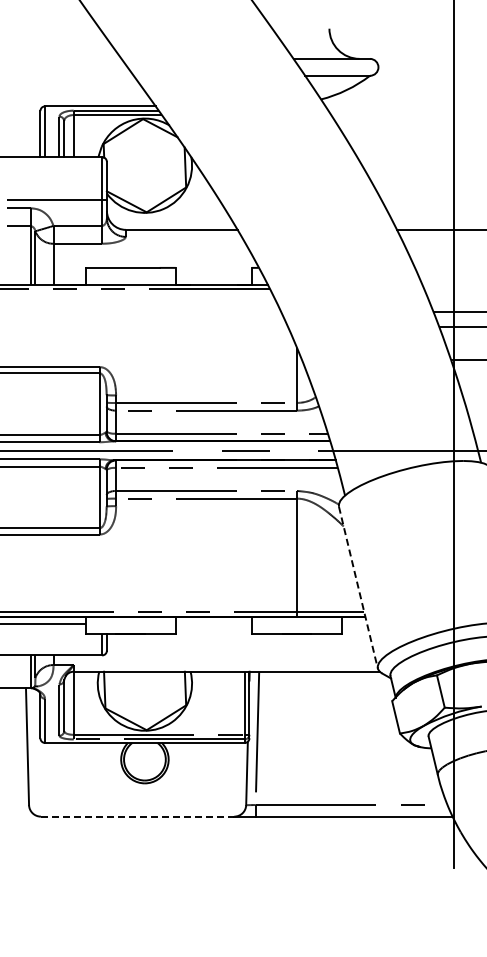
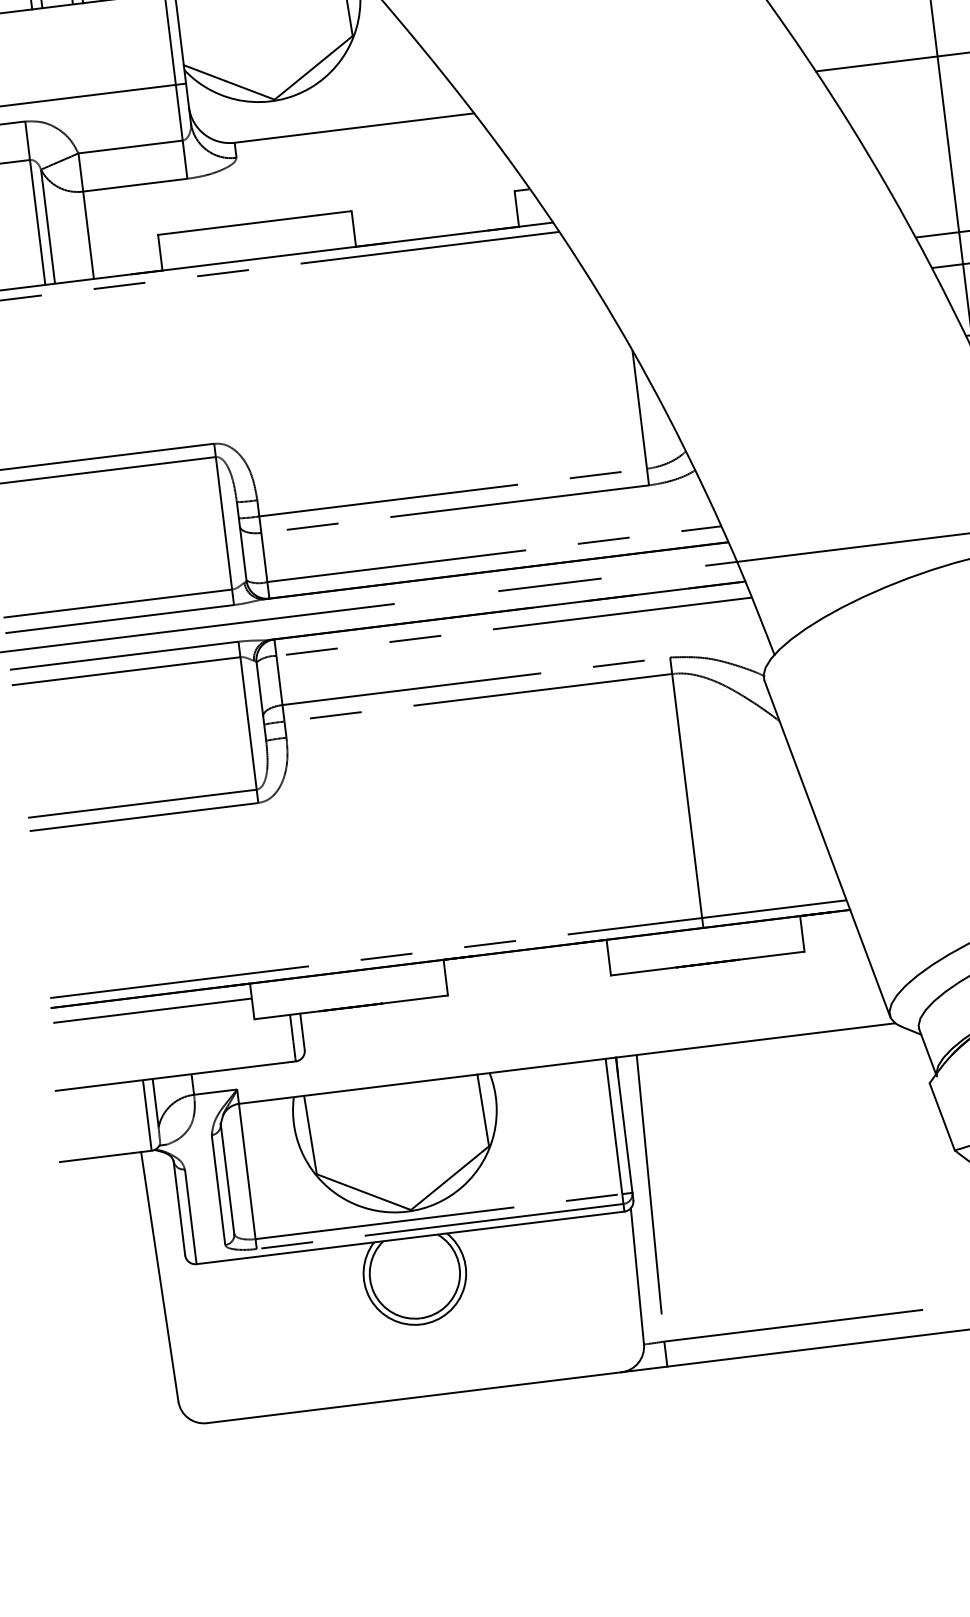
line: (358, 588) -> (827, 850), dashed -> solid
line: (137, 816) -> (413, 1397), dashed -> solid

